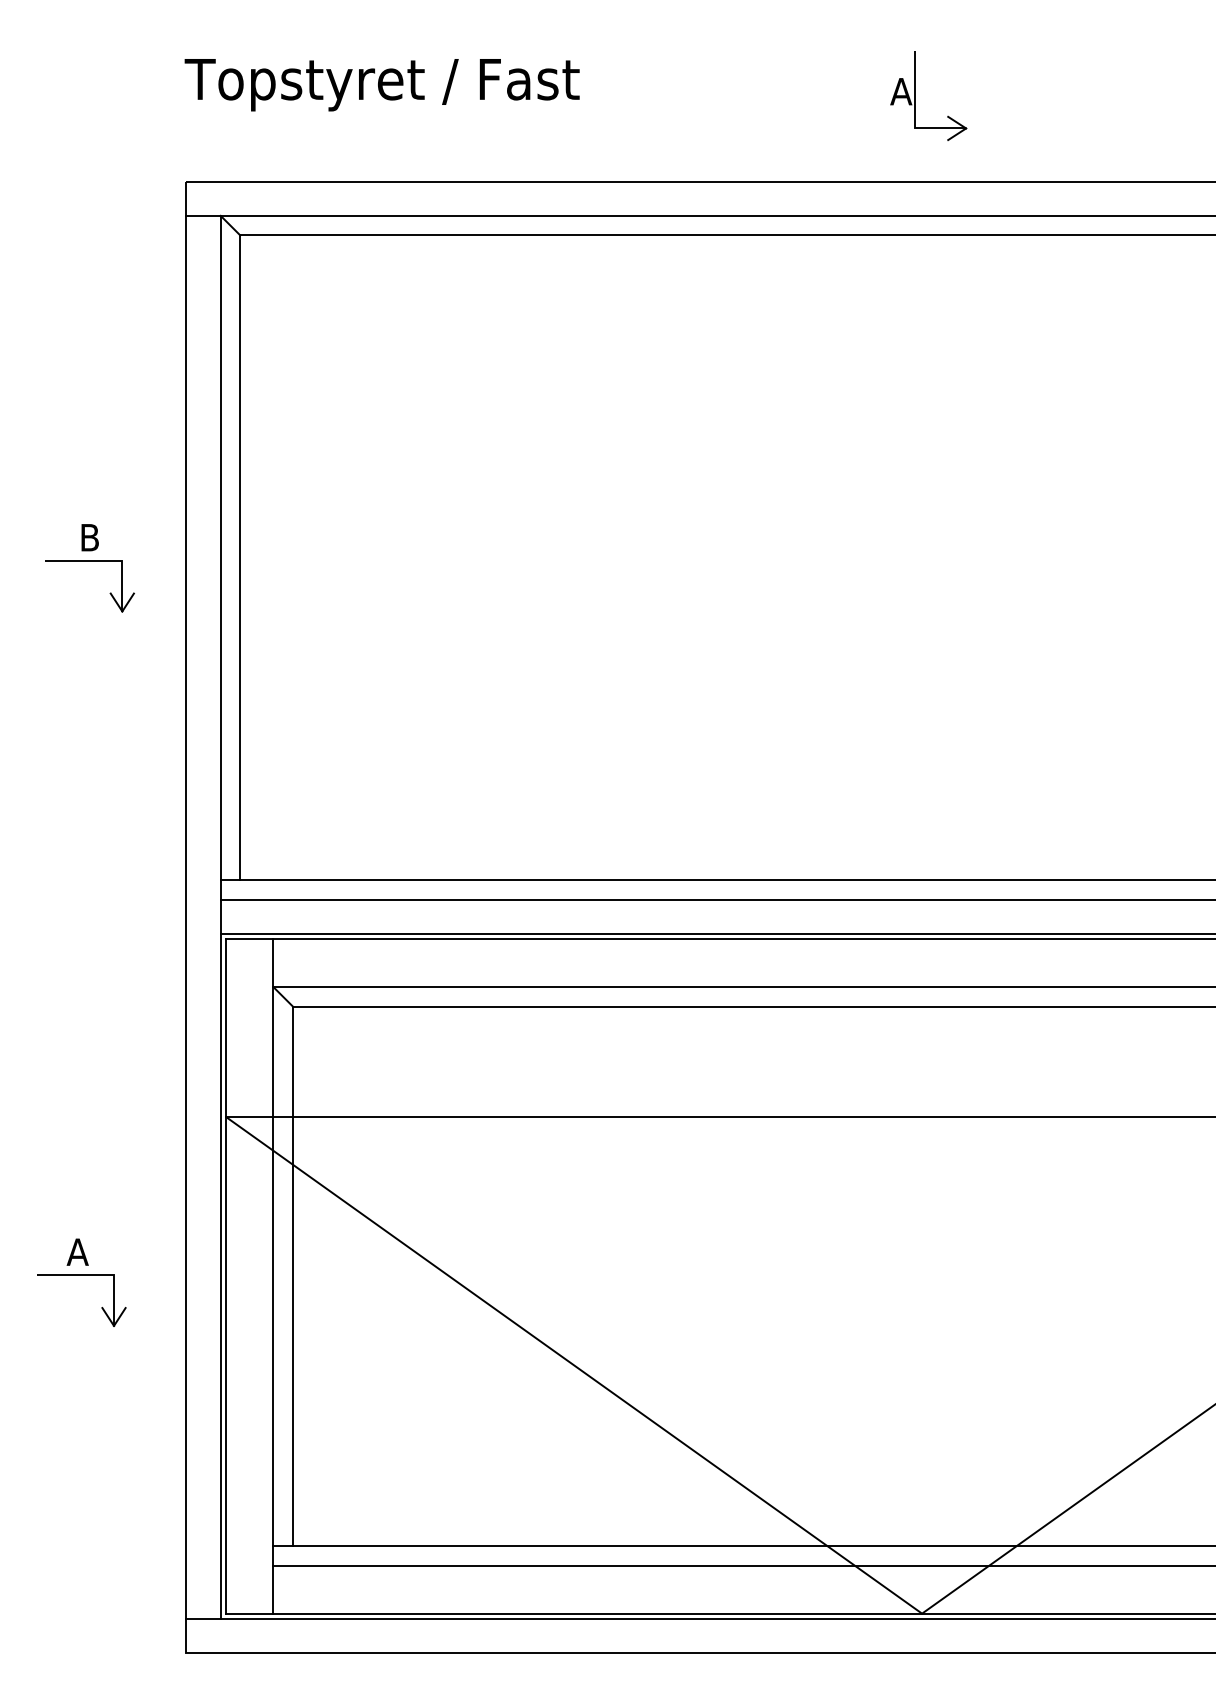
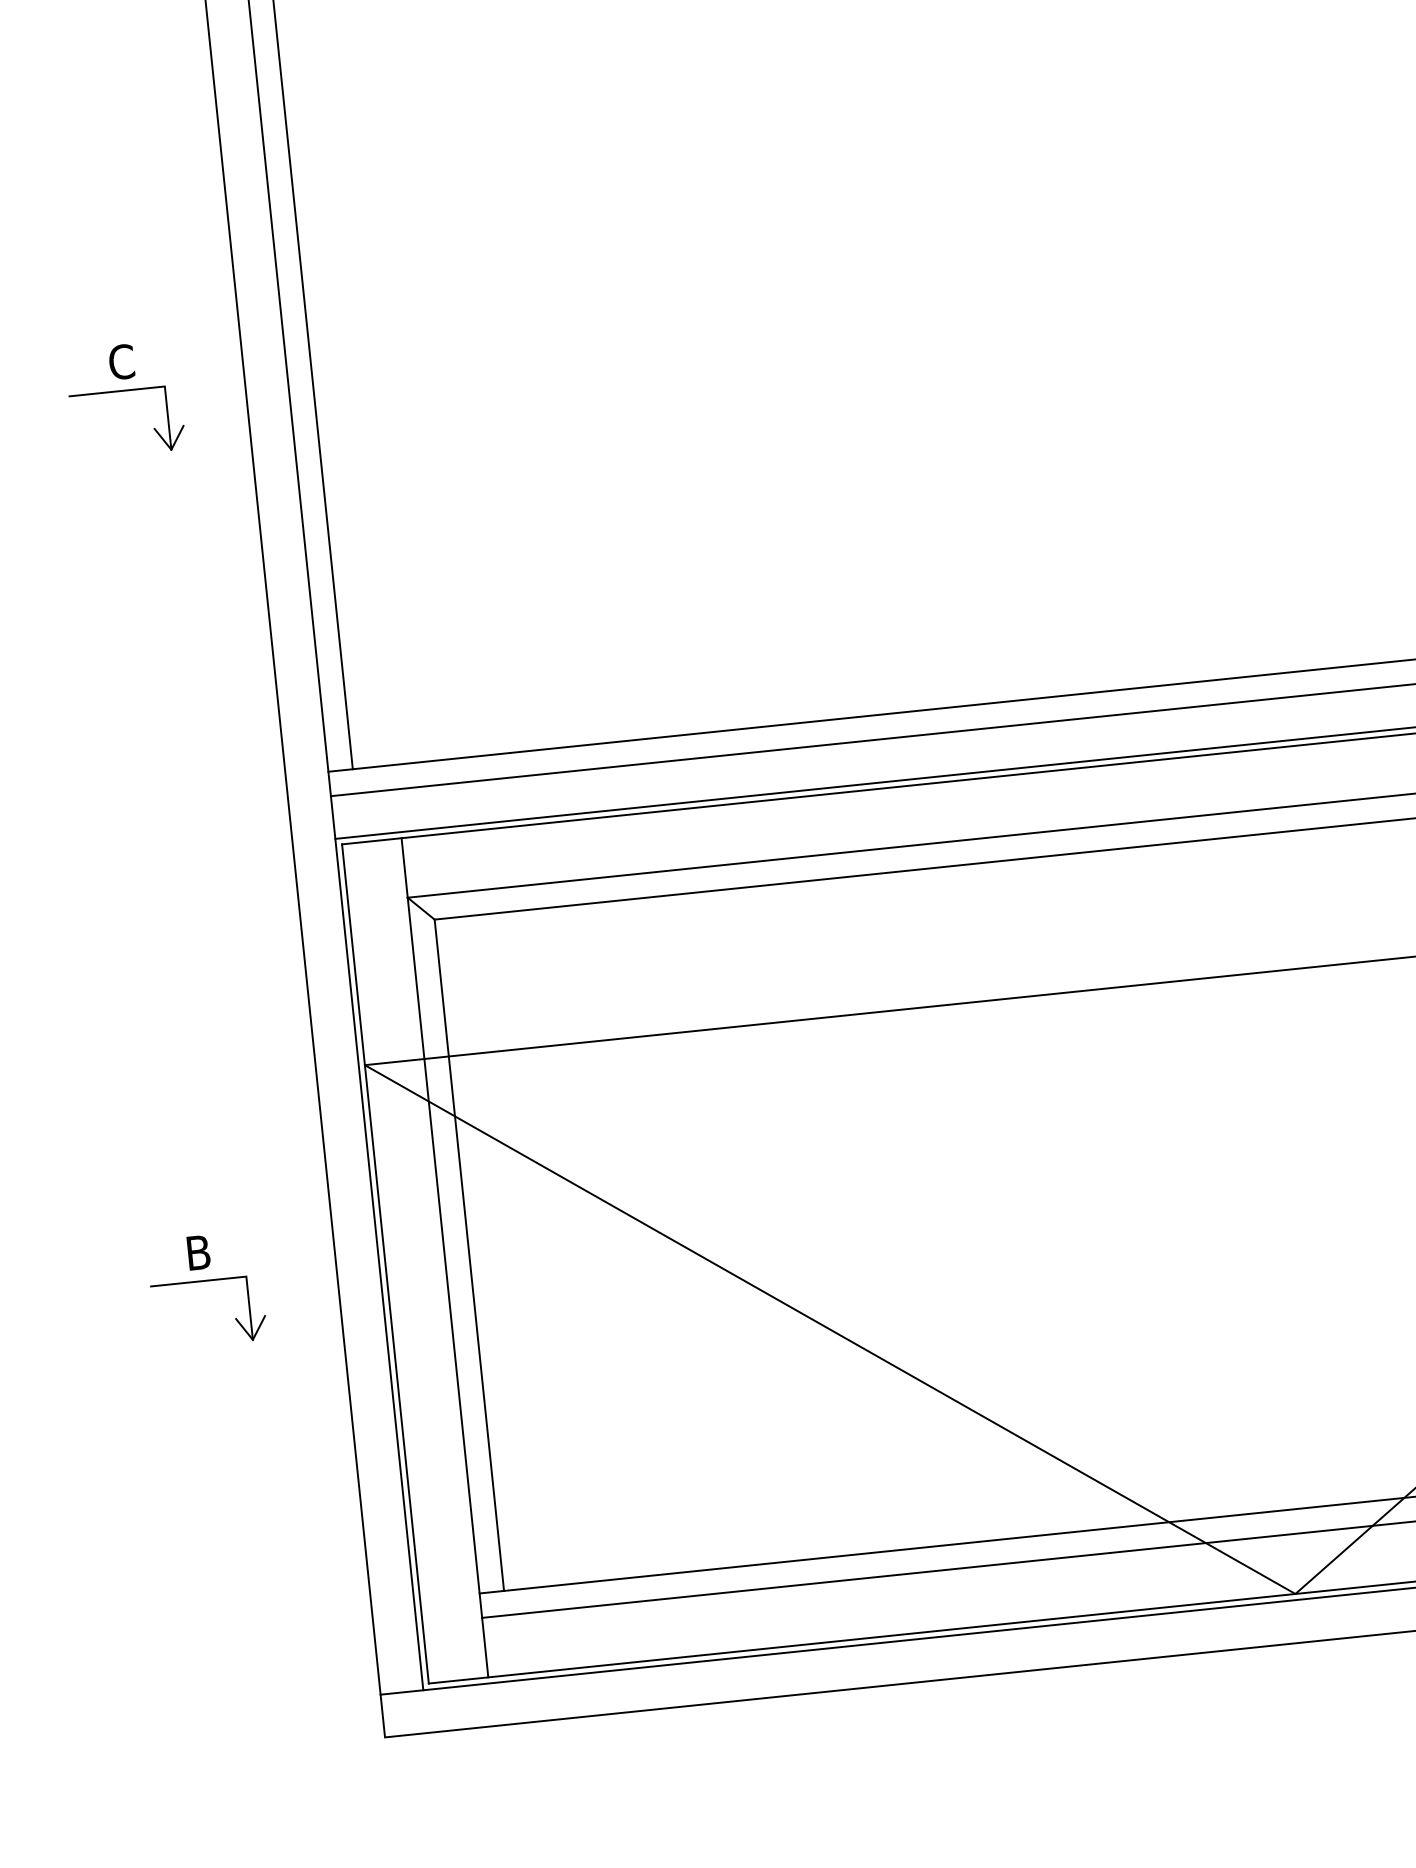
text: (89, 537) -> (121, 361), B -> C
text: (77, 1251) -> (197, 1251), A -> B

